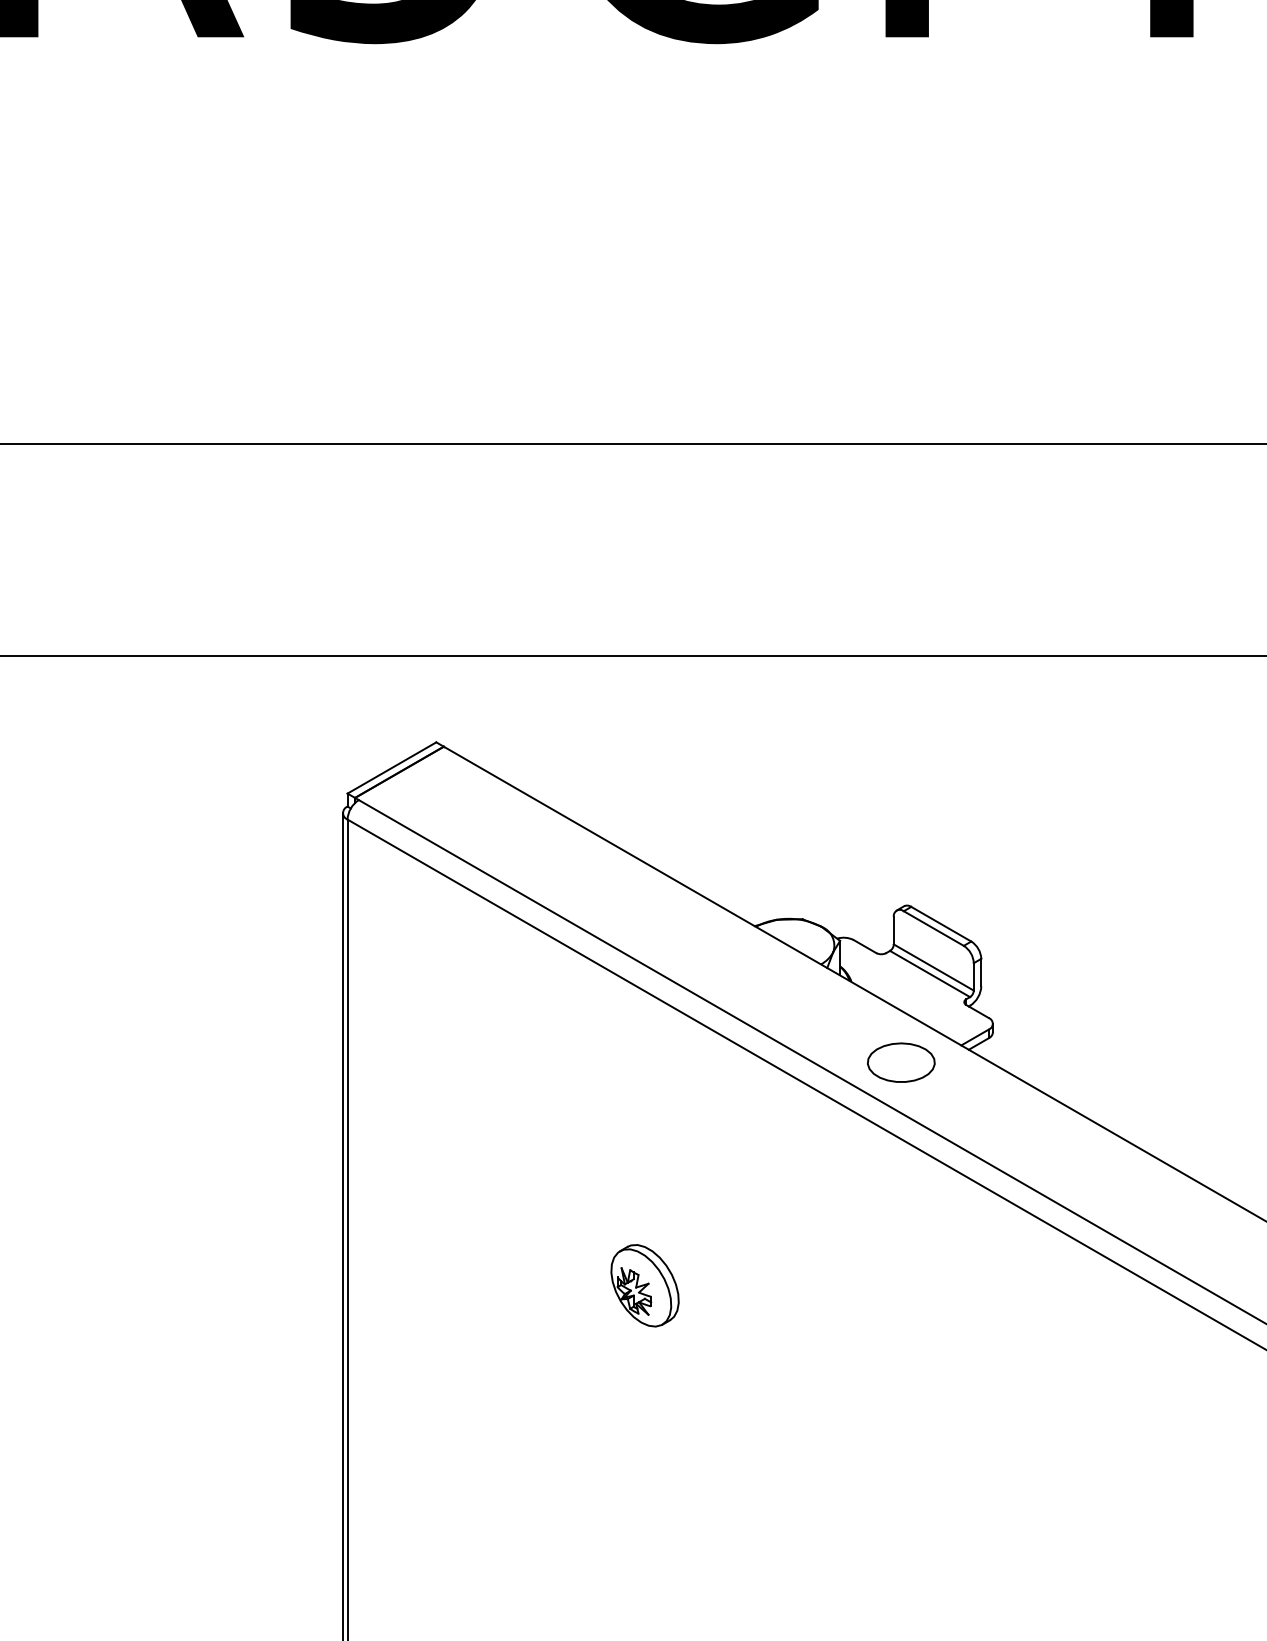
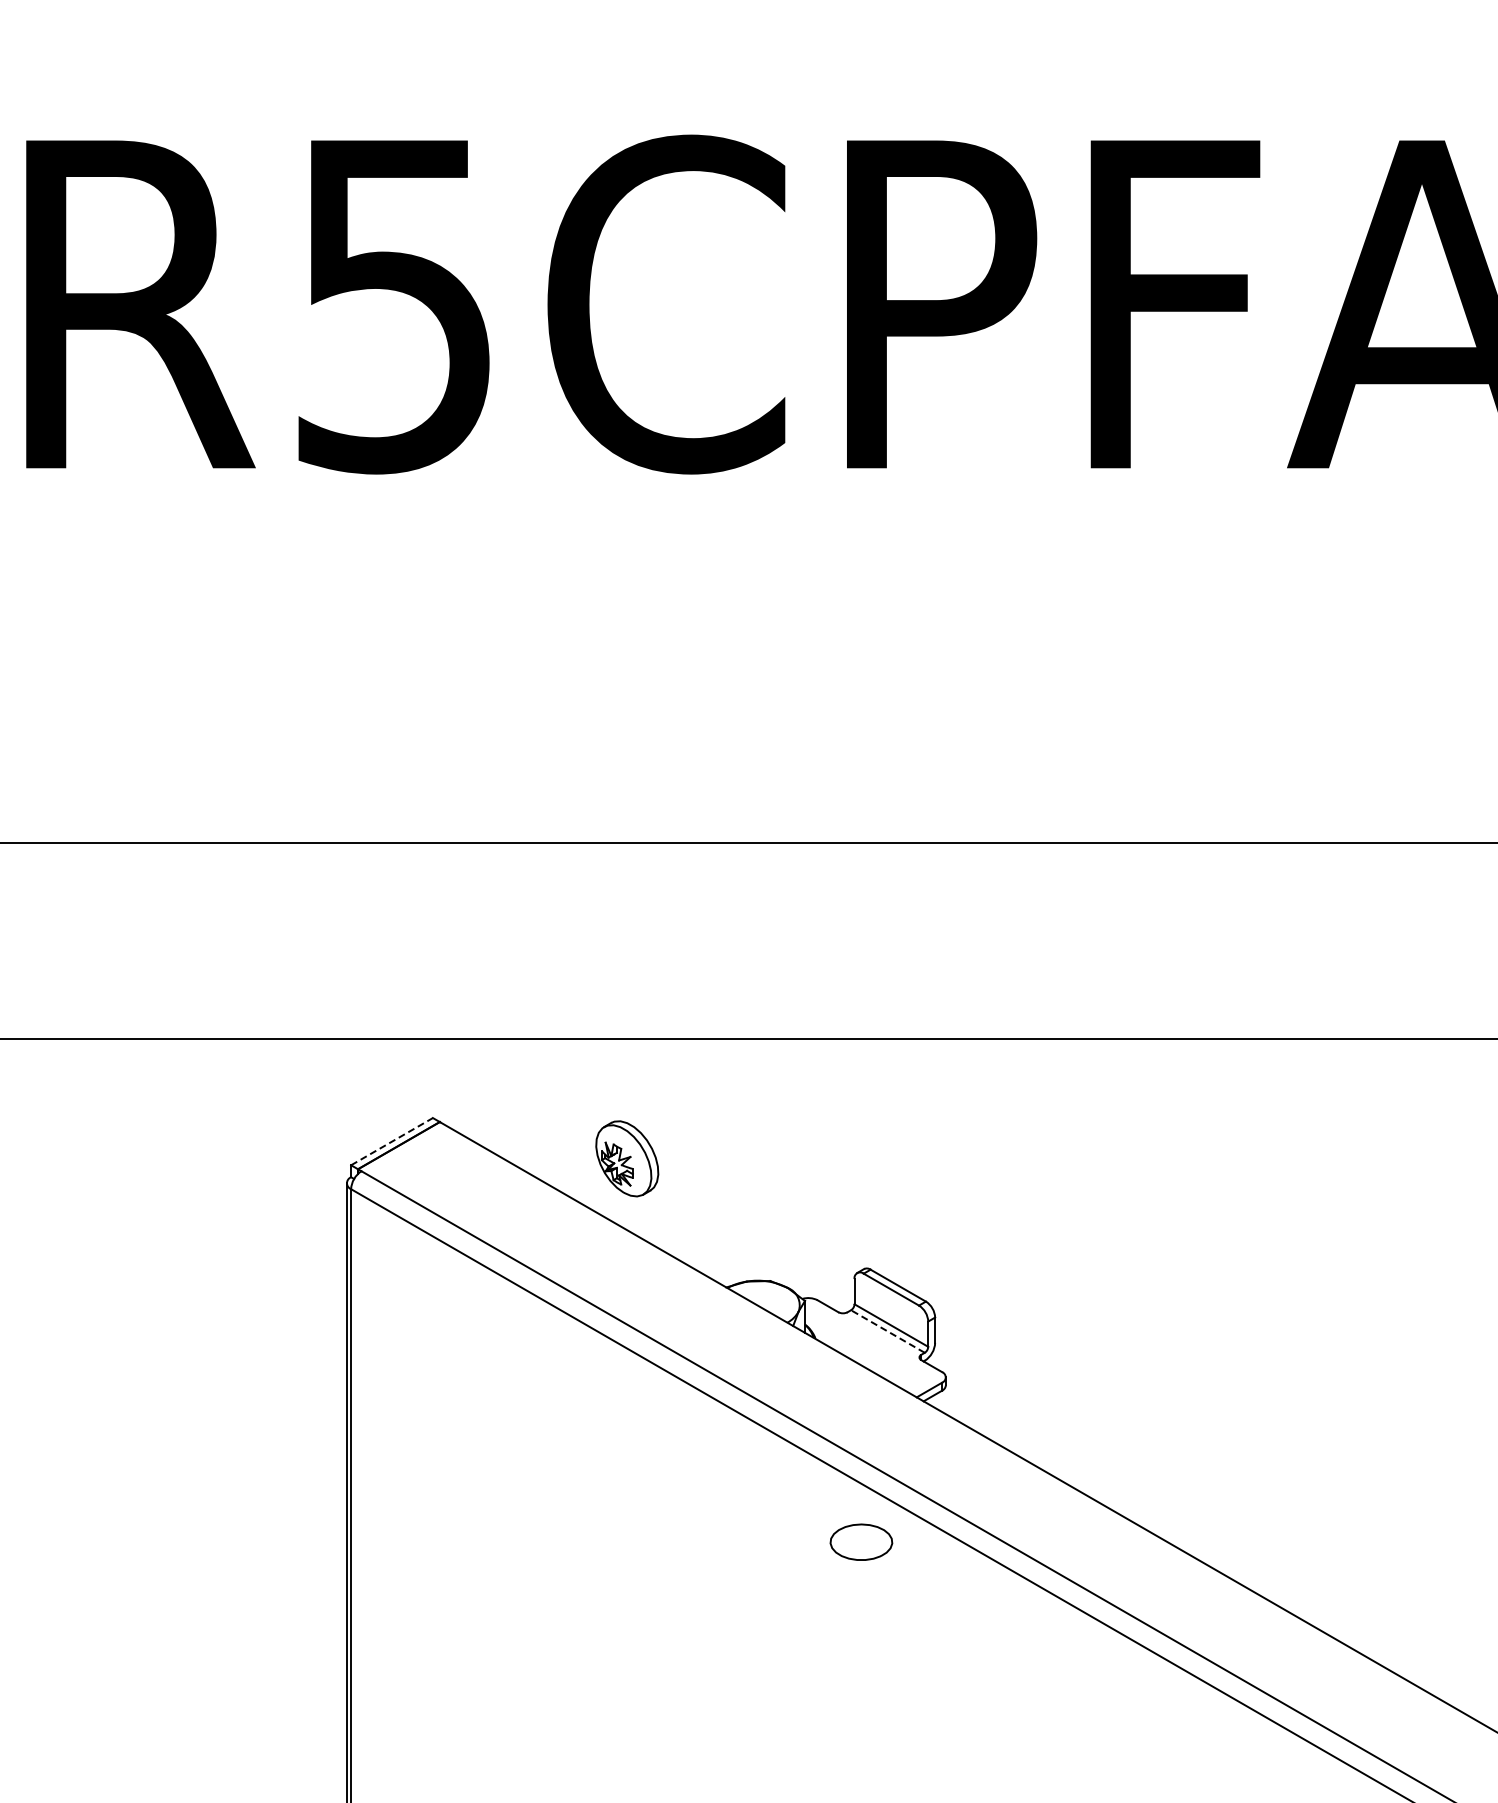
line: (392, 767) -> (392, 1141), solid -> dashed
line: (929, 973) -> (887, 1331), solid -> dashed
part: (901, 1061) -> (861, 1541), moved
part: (645, 1285) -> (627, 1158), moved

